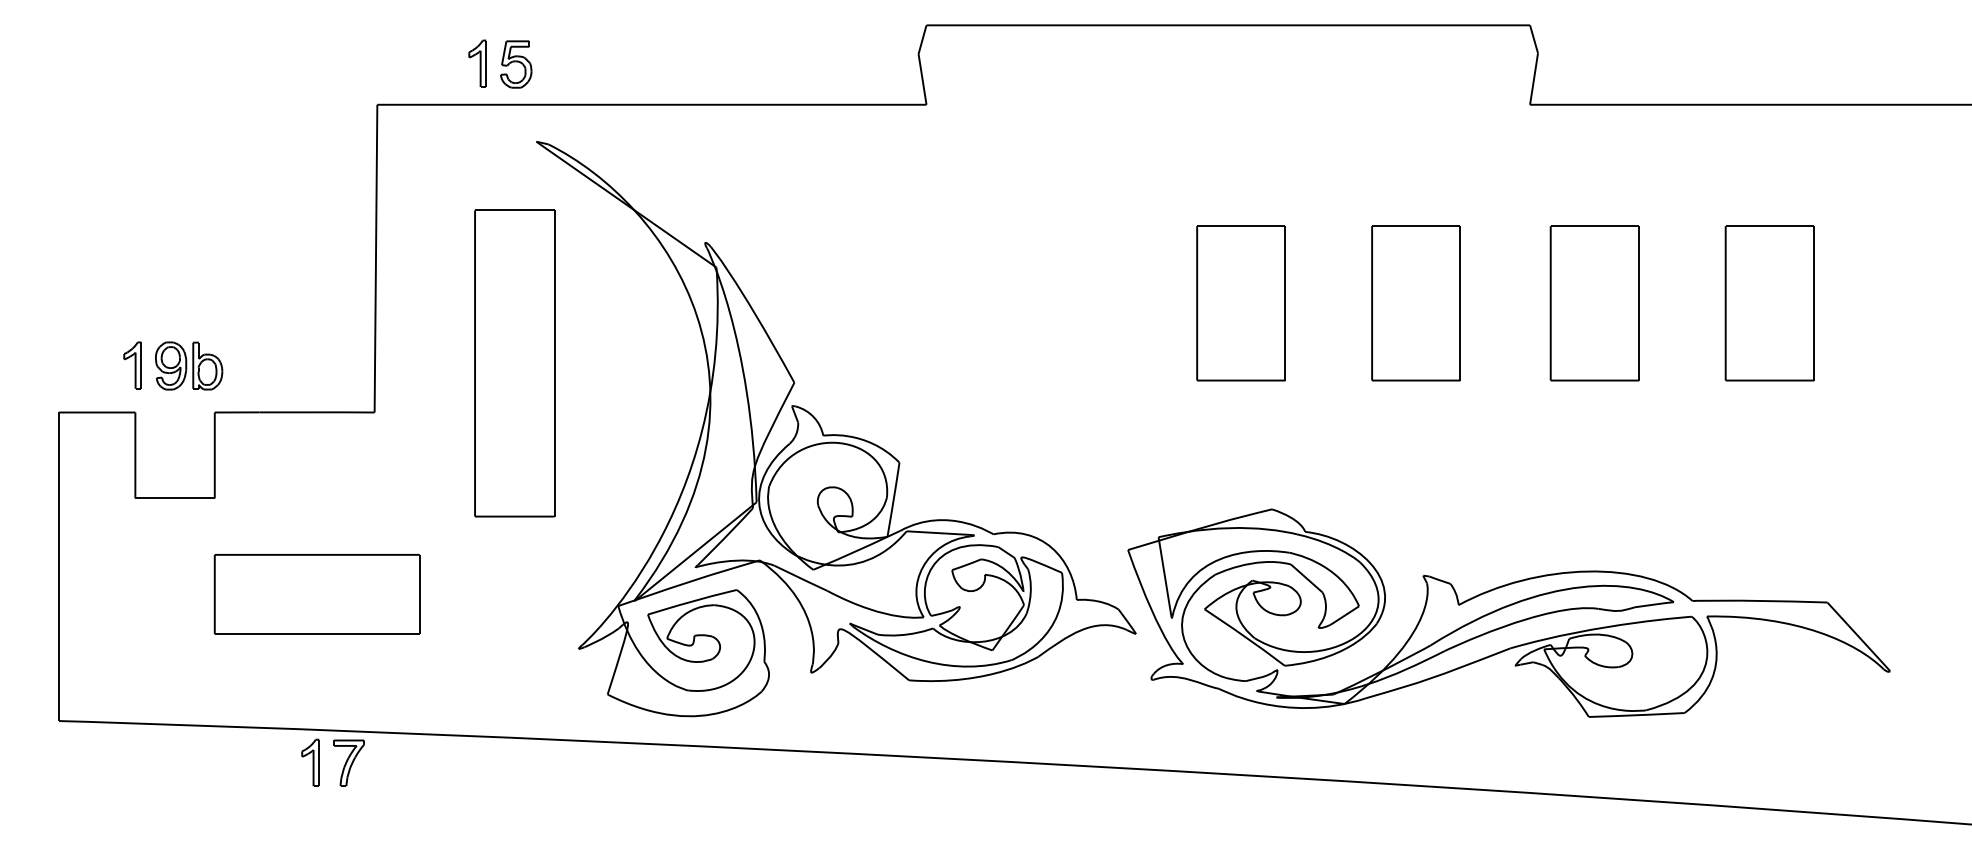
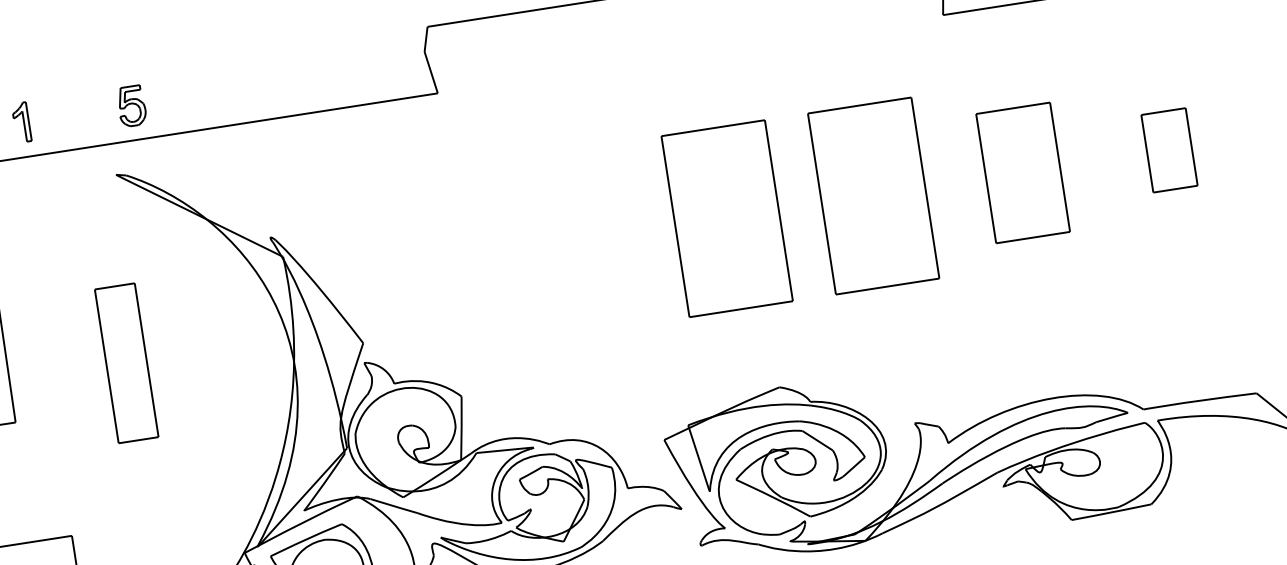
part: (477, 63) -> (21, 122), moved
part: (516, 64) -> (132, 106), moved
part: (1240, 303) -> (726, 219), size x1.4
part: (1415, 303) -> (872, 196), size x1.4
part: (1769, 303) -> (1169, 150), size x0.6
part: (514, 363) -> (126, 363), size x0.6

